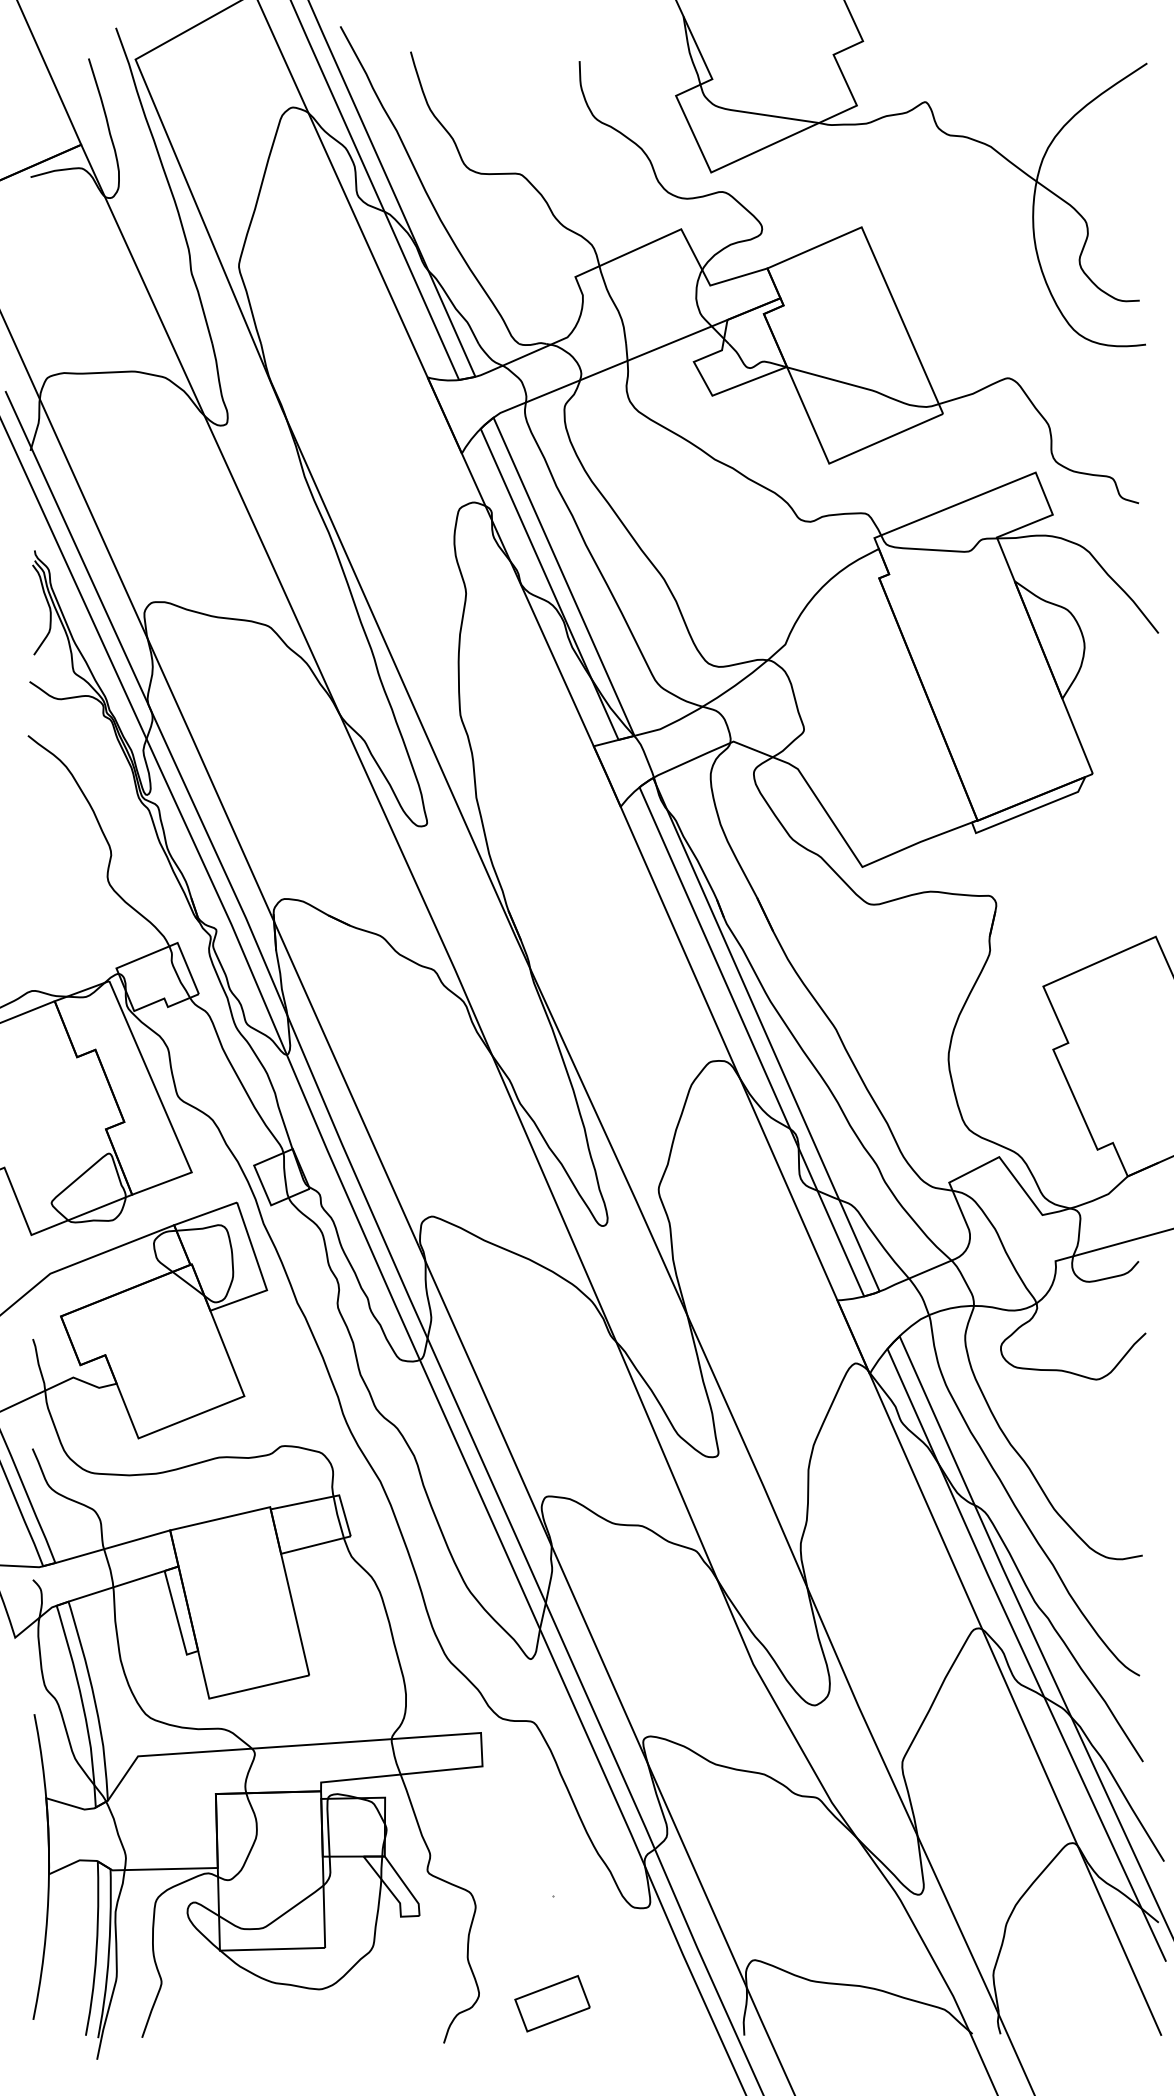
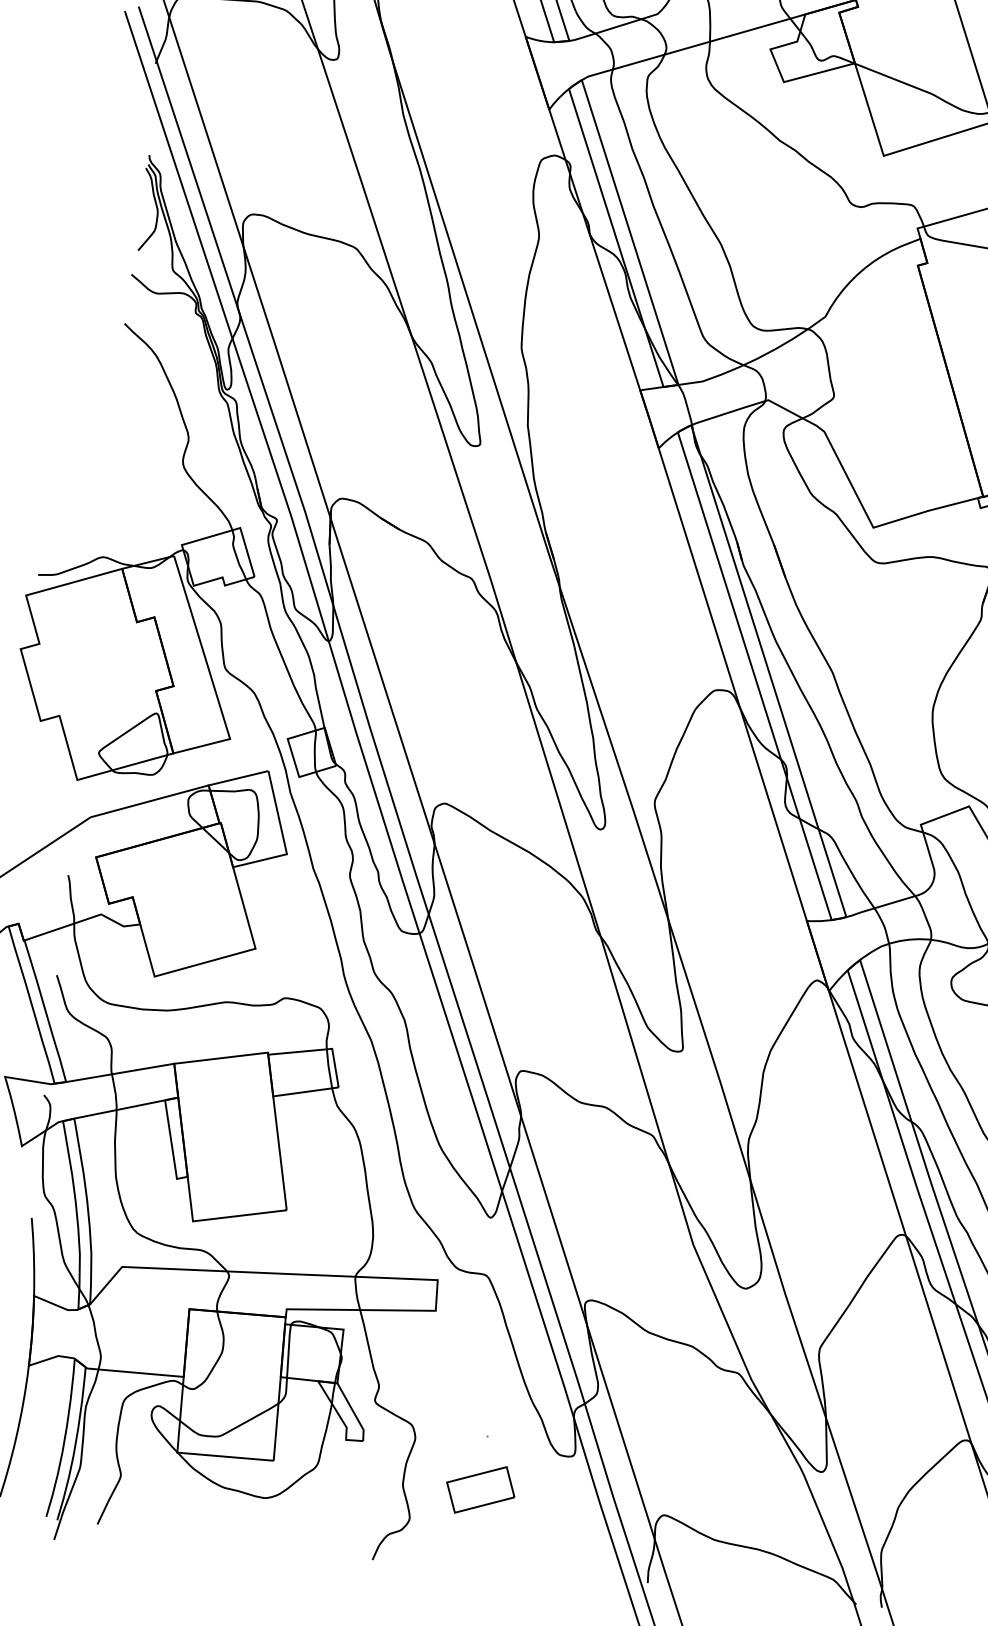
part: (552, 2003) -> (480, 1489), moved

